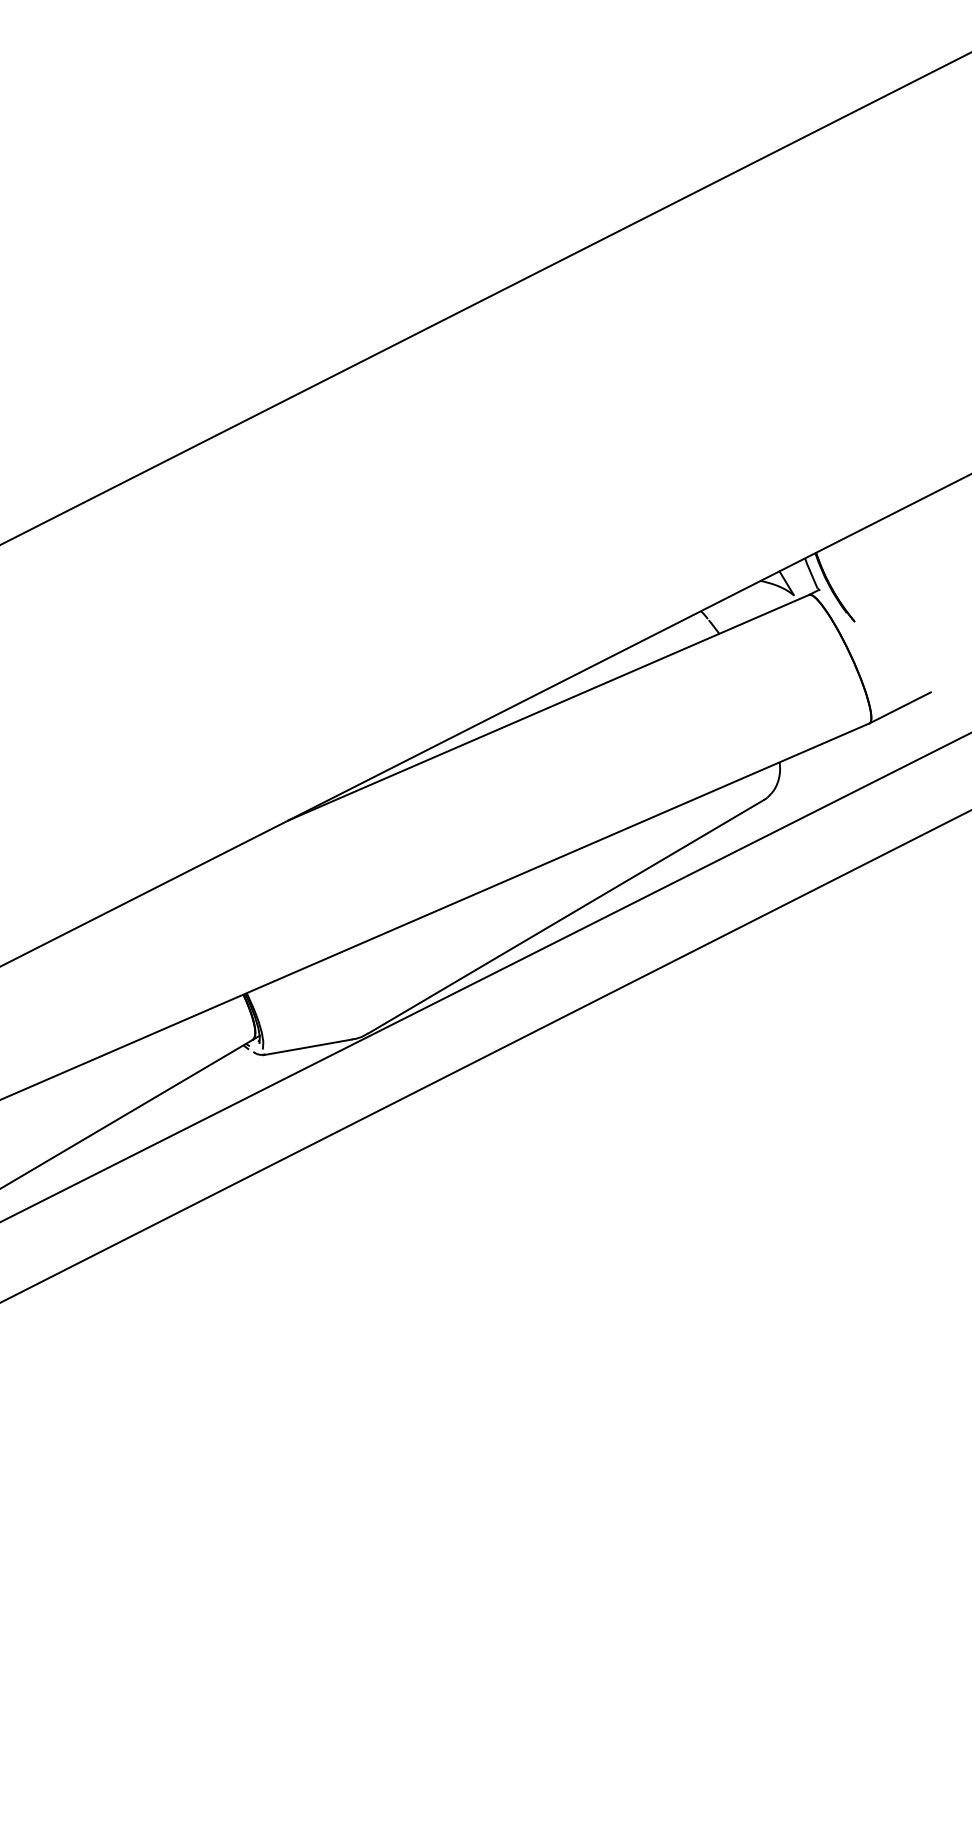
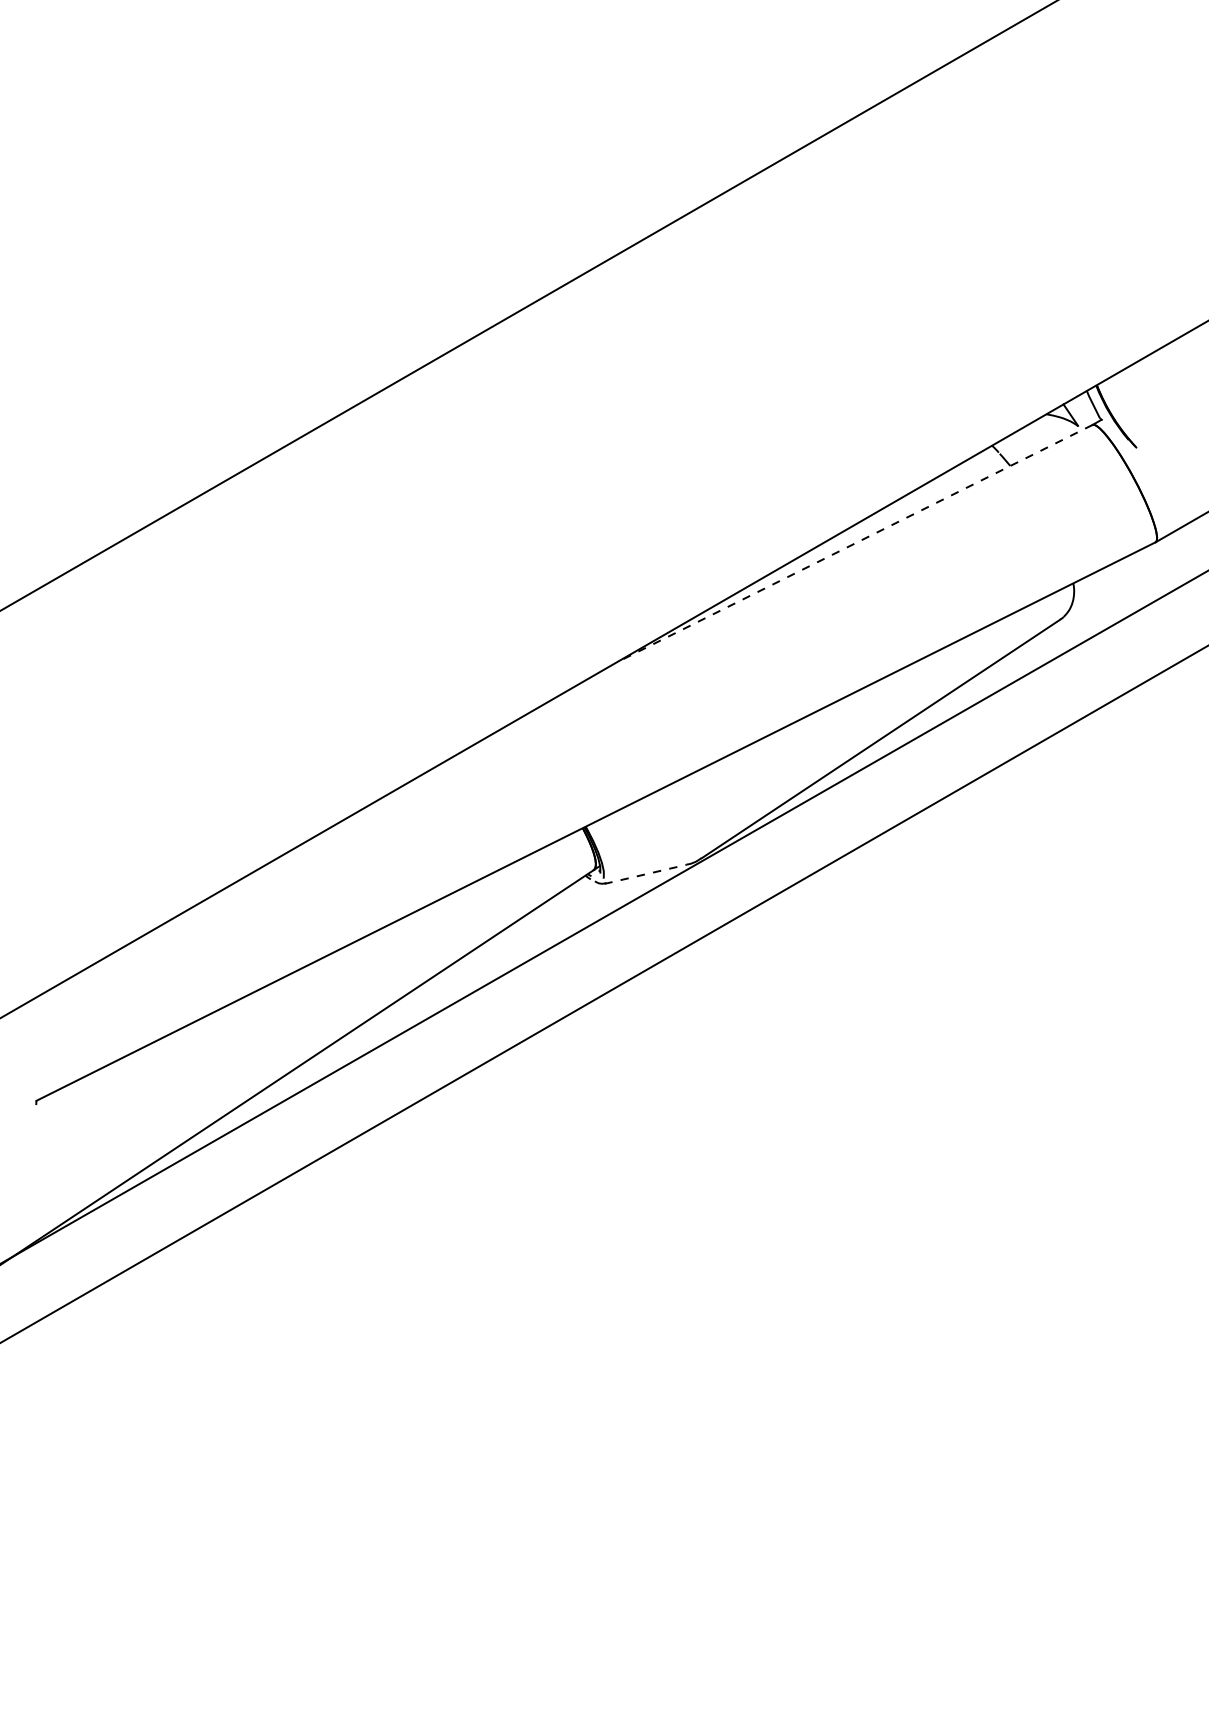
line: (547, 708) -> (853, 544), solid -> dashed
line: (308, 1047) -> (646, 874), solid -> dashed

